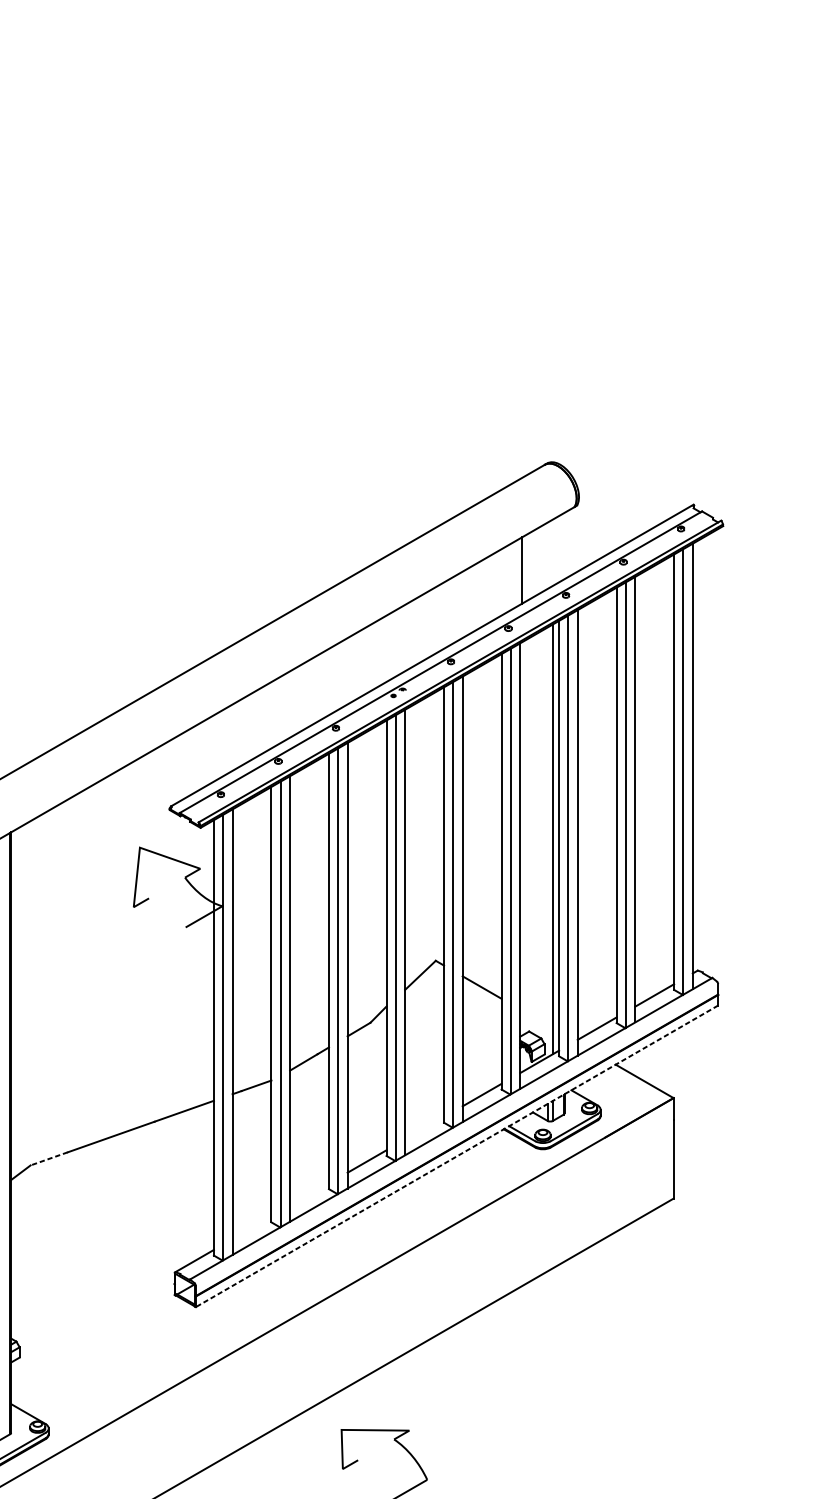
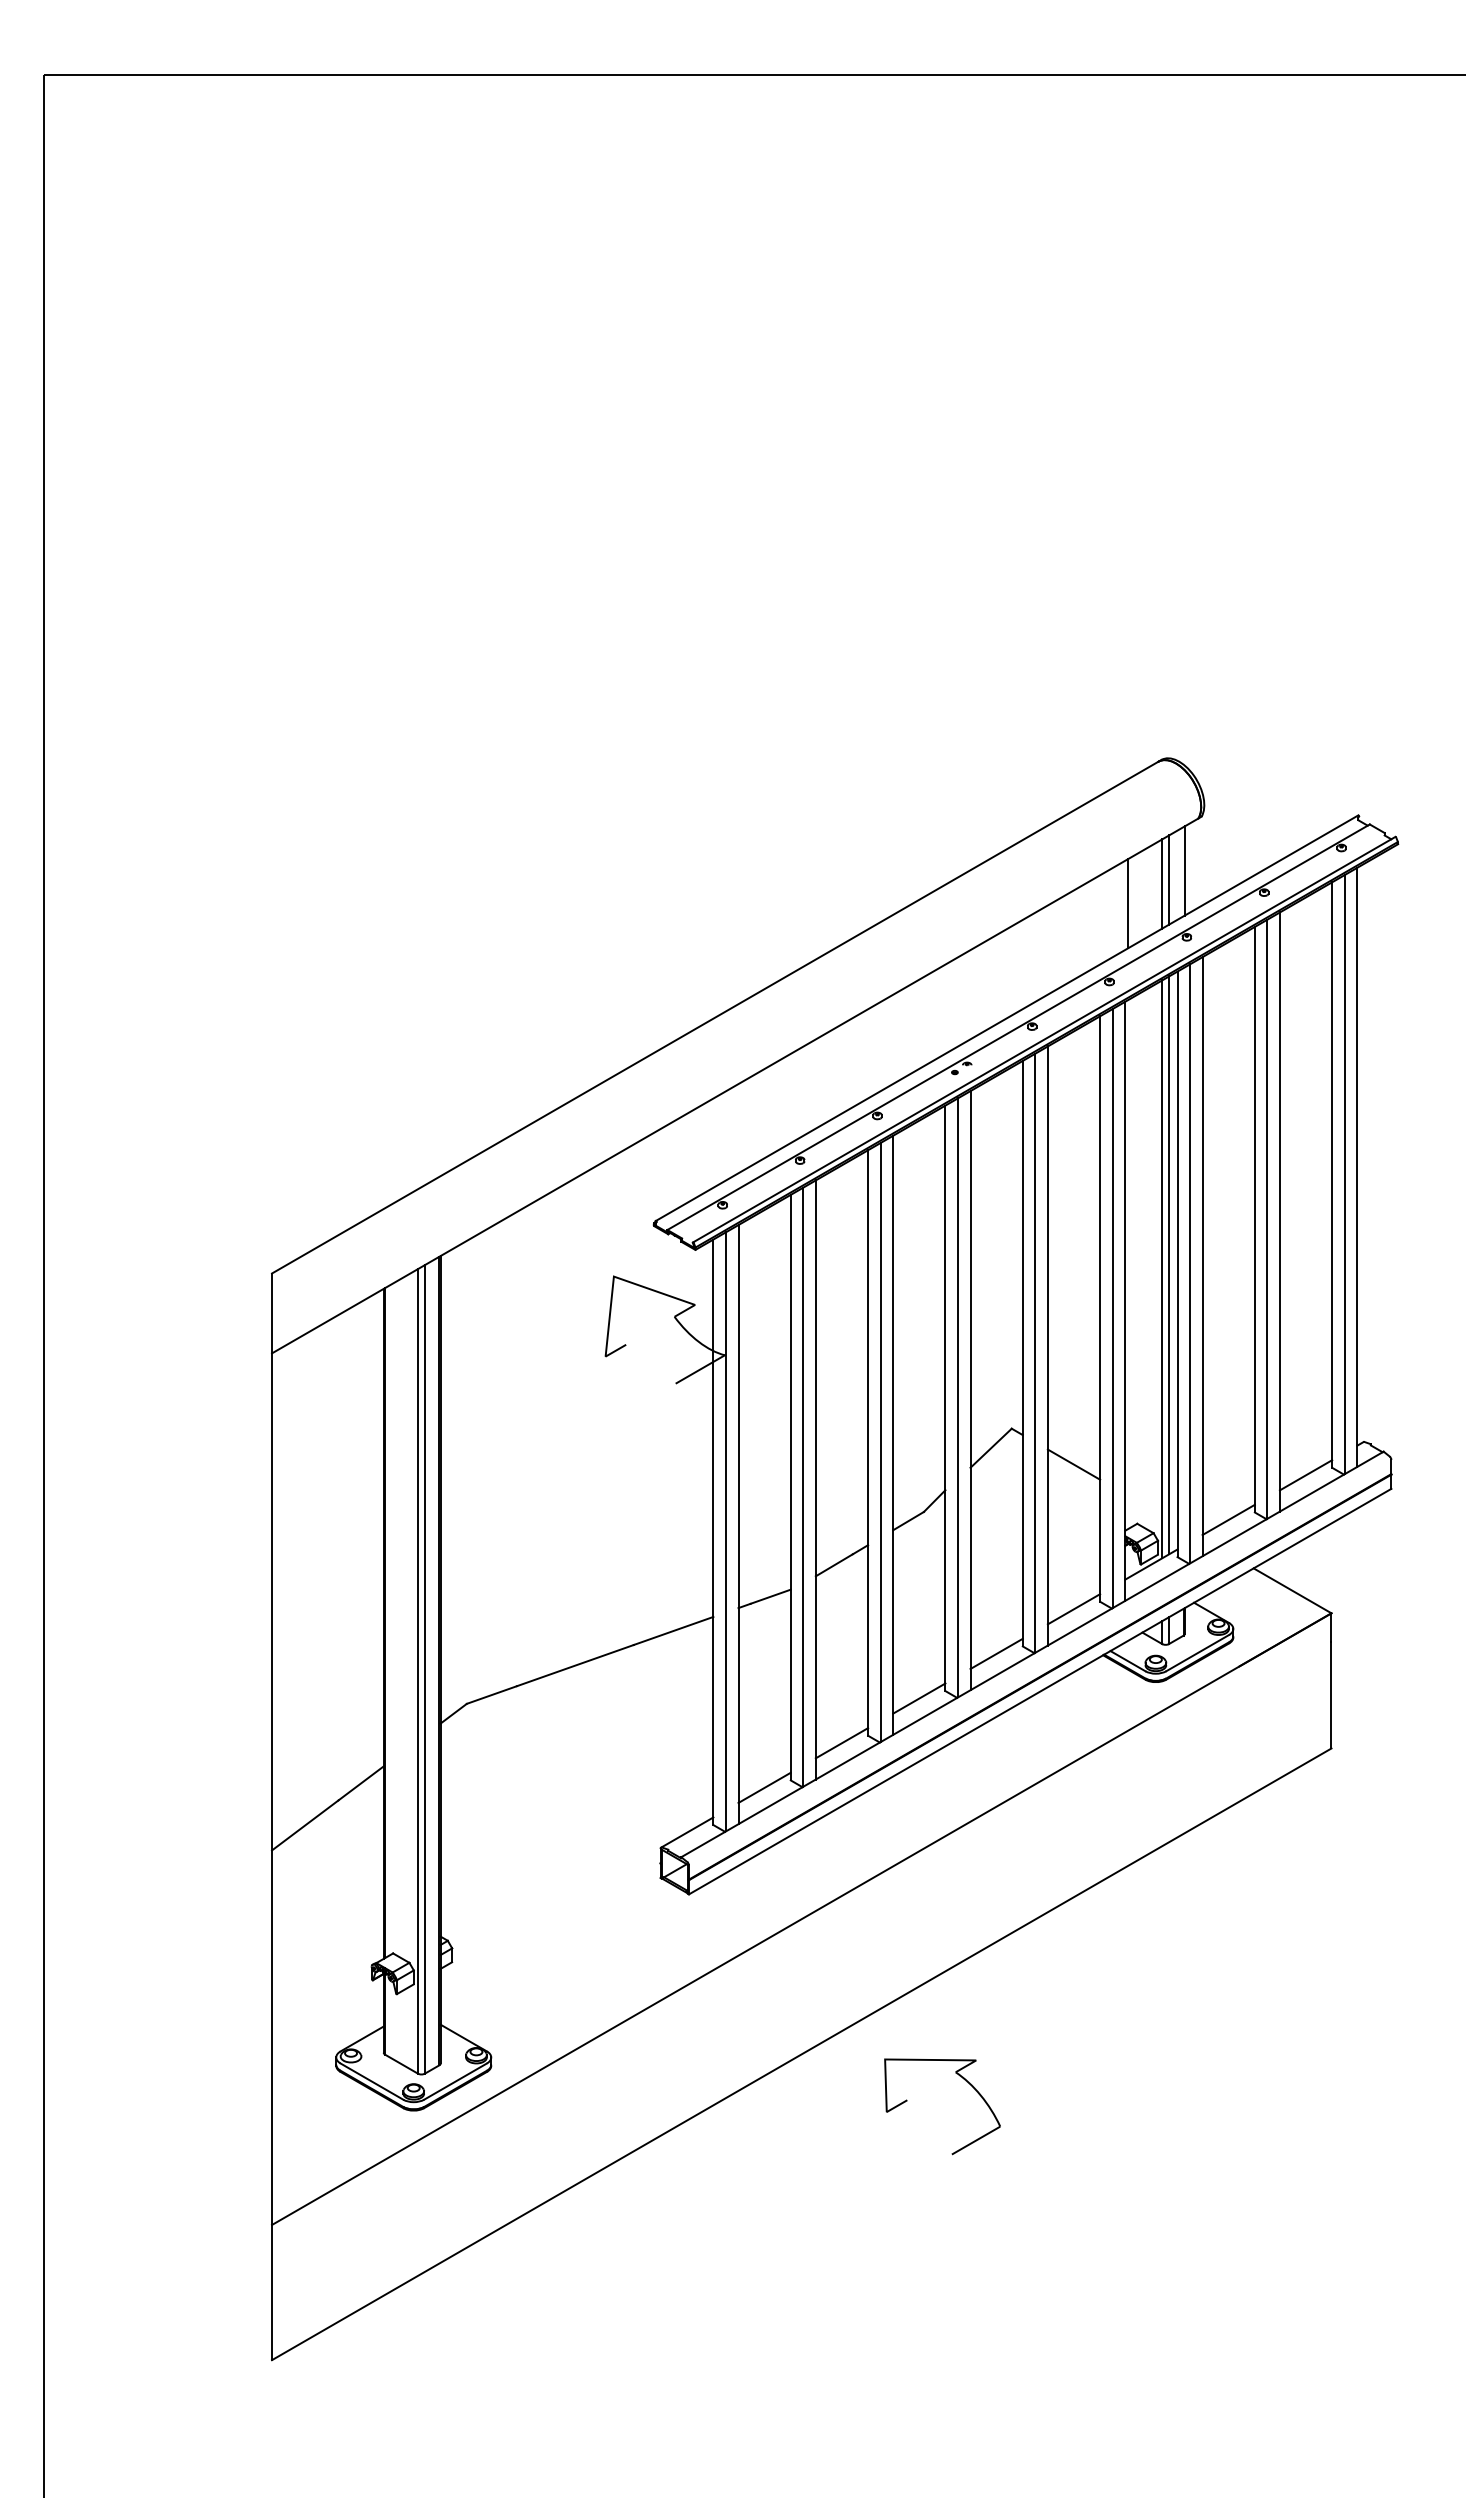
line: (564, 545) -> (1184, 870), added
line: (553, 552) -> (1169, 879), added
line: (547, 555) -> (1162, 883), added
line: (547, 842) -> (1162, 1269), added
line: (424, 1128) -> (996, 1653), added
line: (457, 1156) -> (1040, 1691), dashed -> solid
line: (48, 1159) -> (491, 1695), dashed -> solid
line: (309, 1194) -> (841, 1743), added
line: (251, 1227) -> (764, 1787), added

